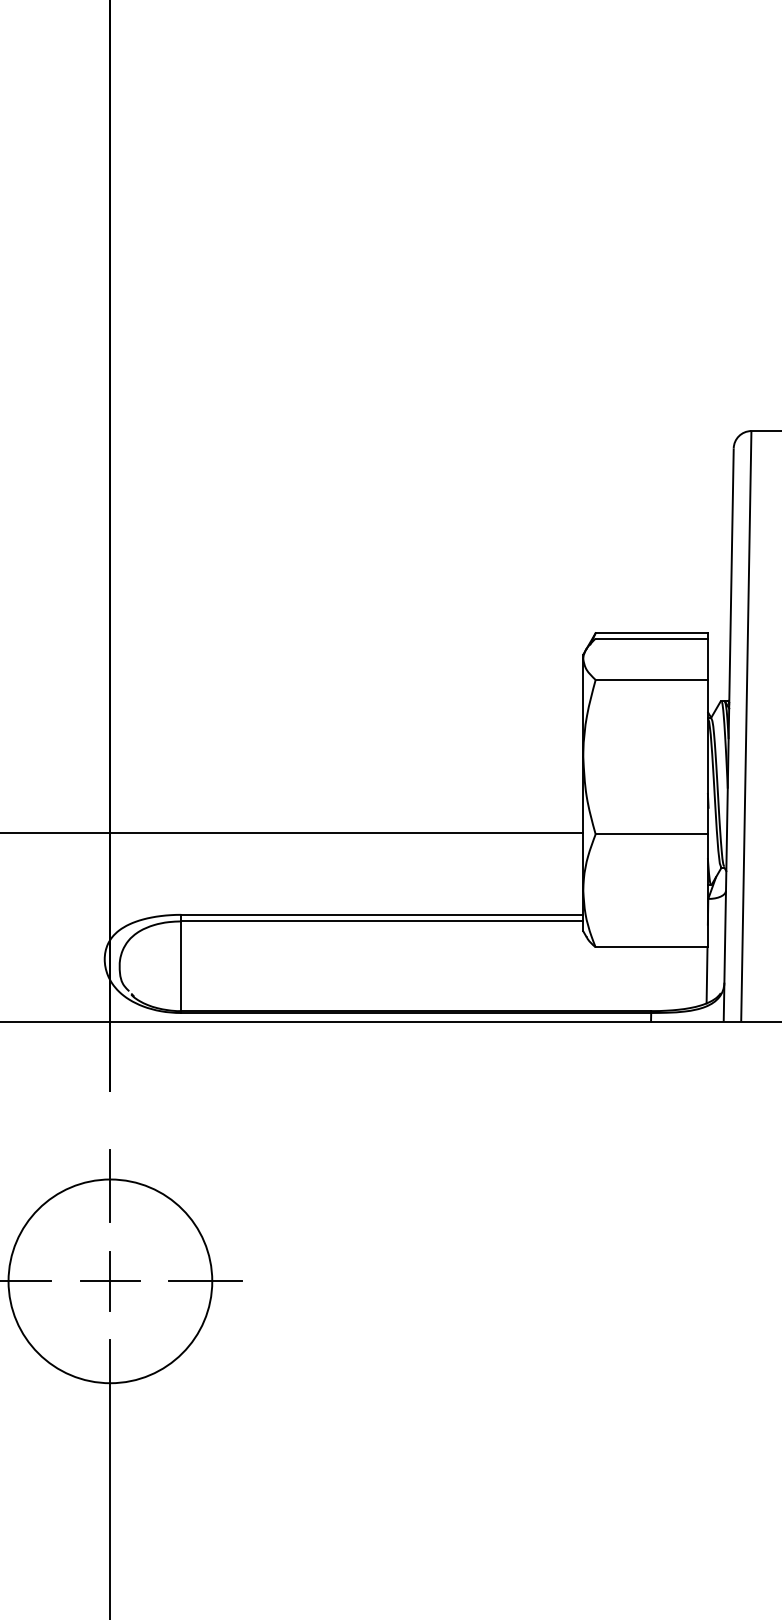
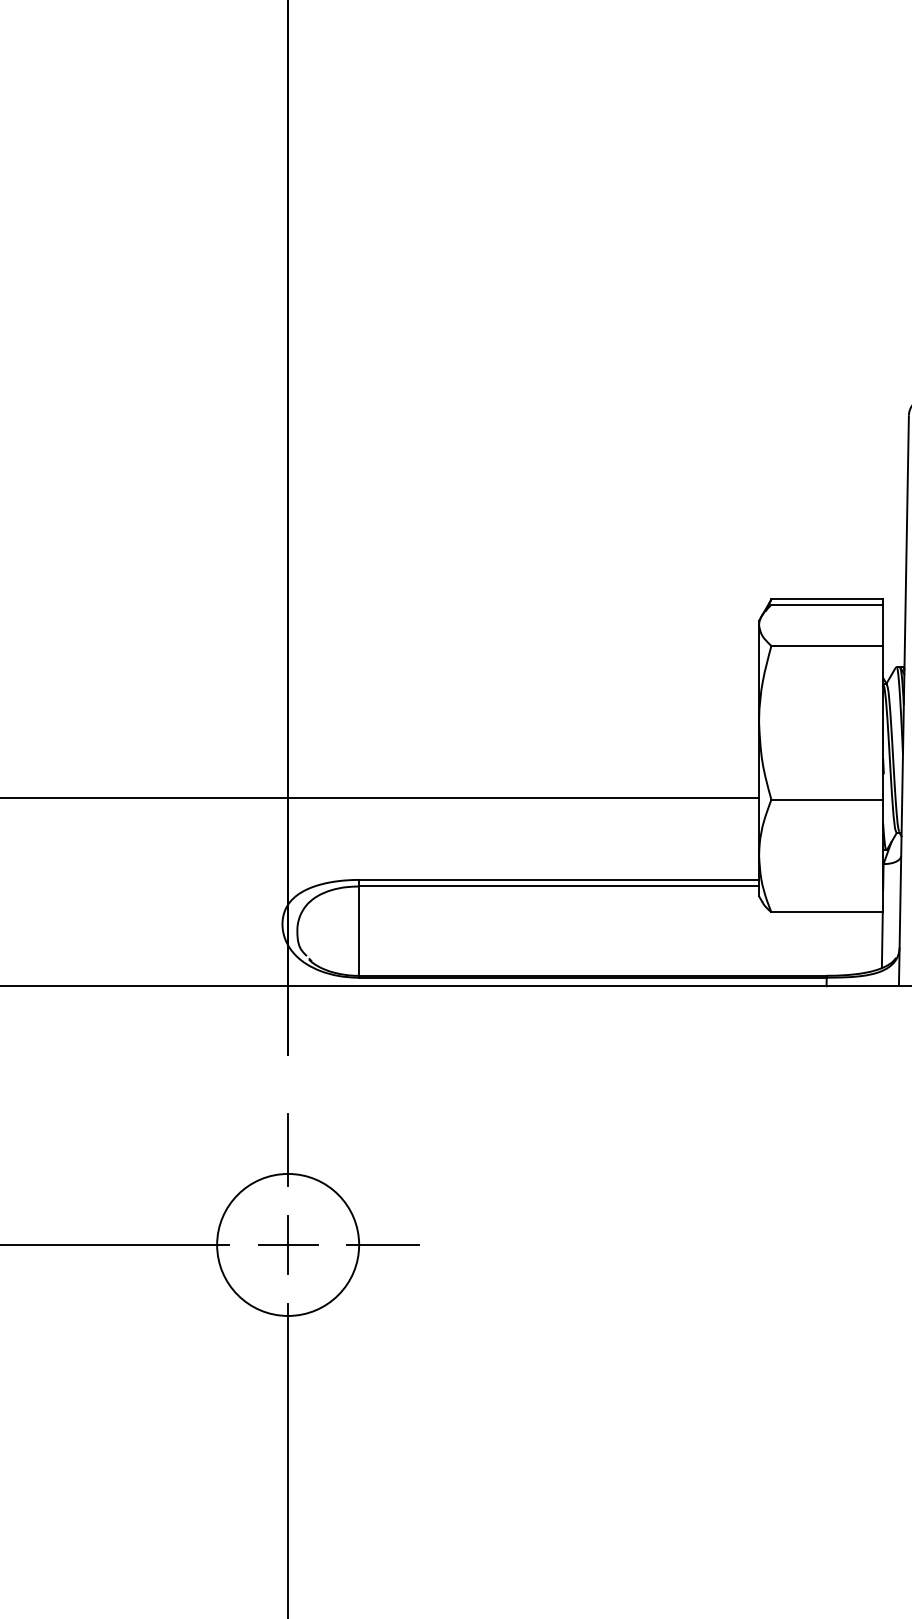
circle: (109, 1280) -> (287, 1244), size x0.7

